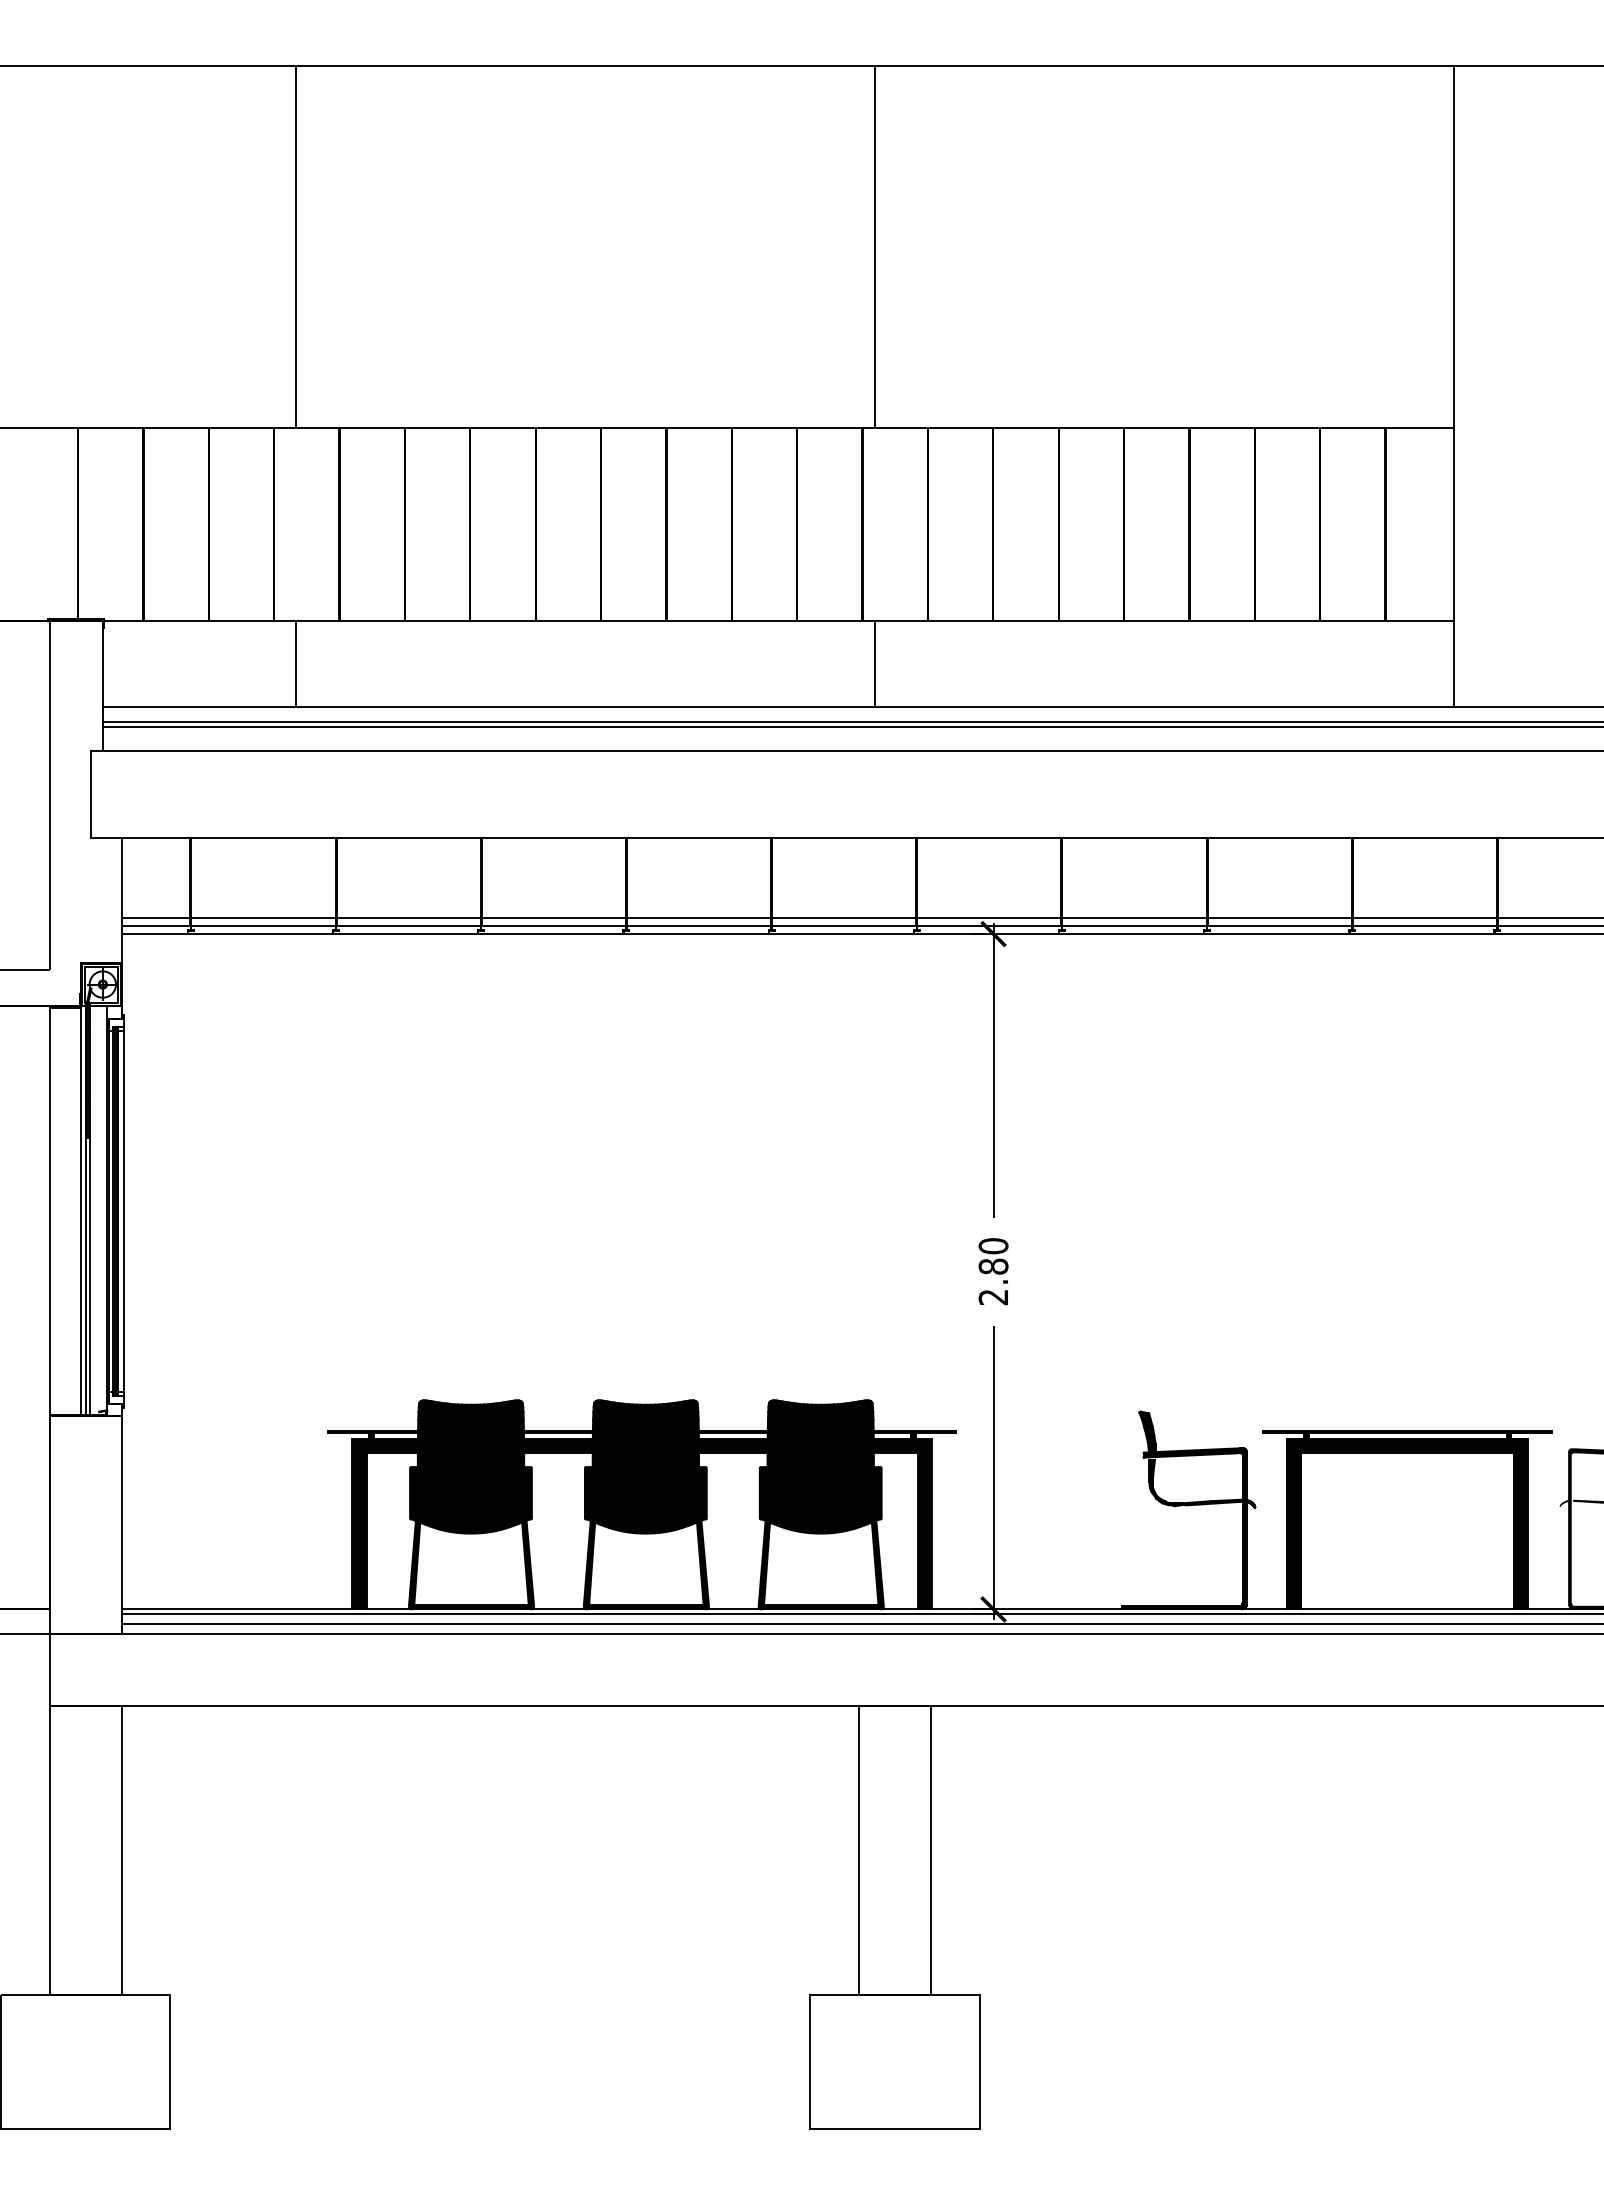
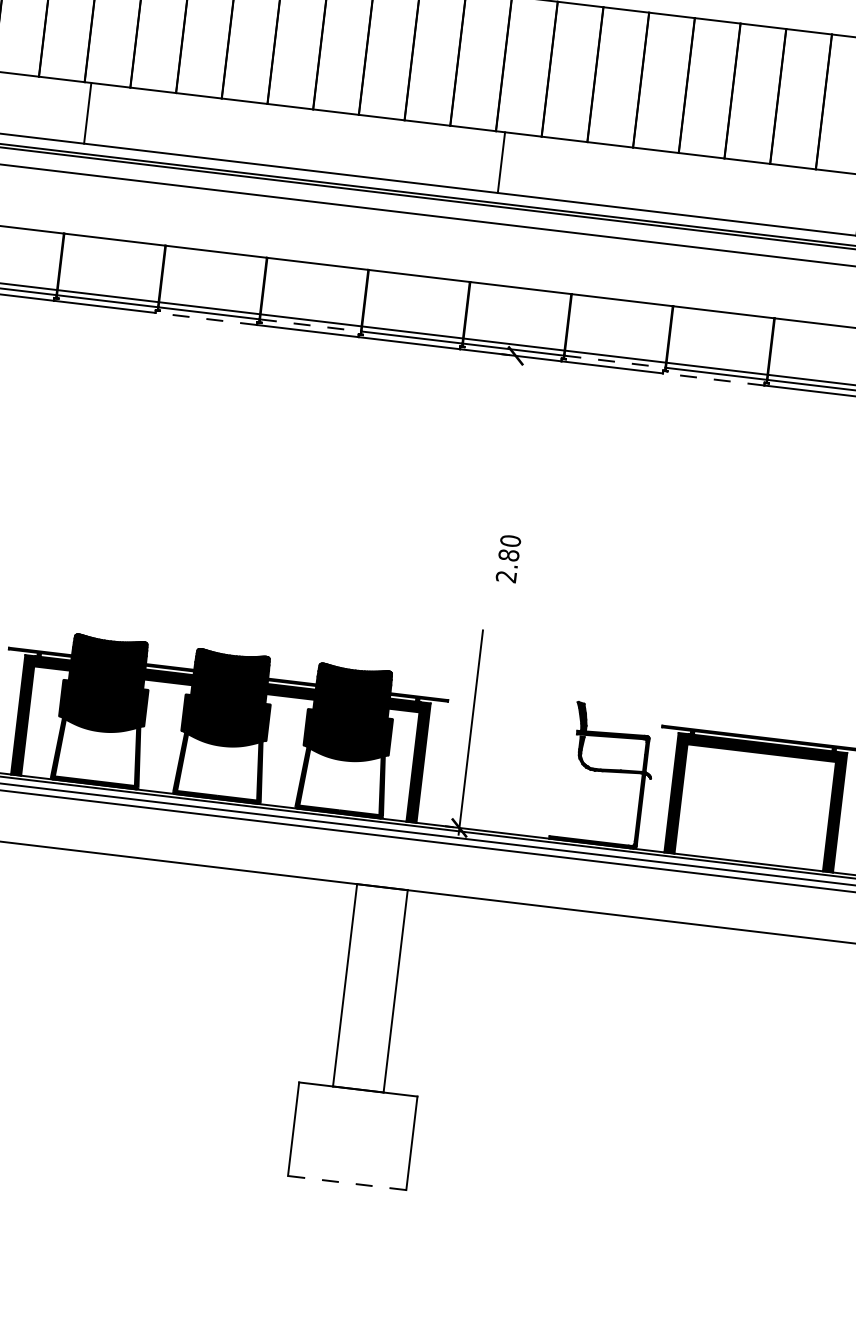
line: (296, 663) -> (88, 113), moved
line: (874, 663) -> (501, 162), moved
line: (699, 925) -> (310, 325), solid -> dashed
line: (1135, 925) -> (615, 361), solid -> dashed
line: (550, 934) -> (205, 319), solid -> dashed
line: (1276, 934) -> (713, 379), solid -> dashed
line: (993, 1070) -> (504, 451), removed
text: (993, 1271) -> (508, 558), moved
line: (894, 2129) -> (346, 1183), solid -> dashed

